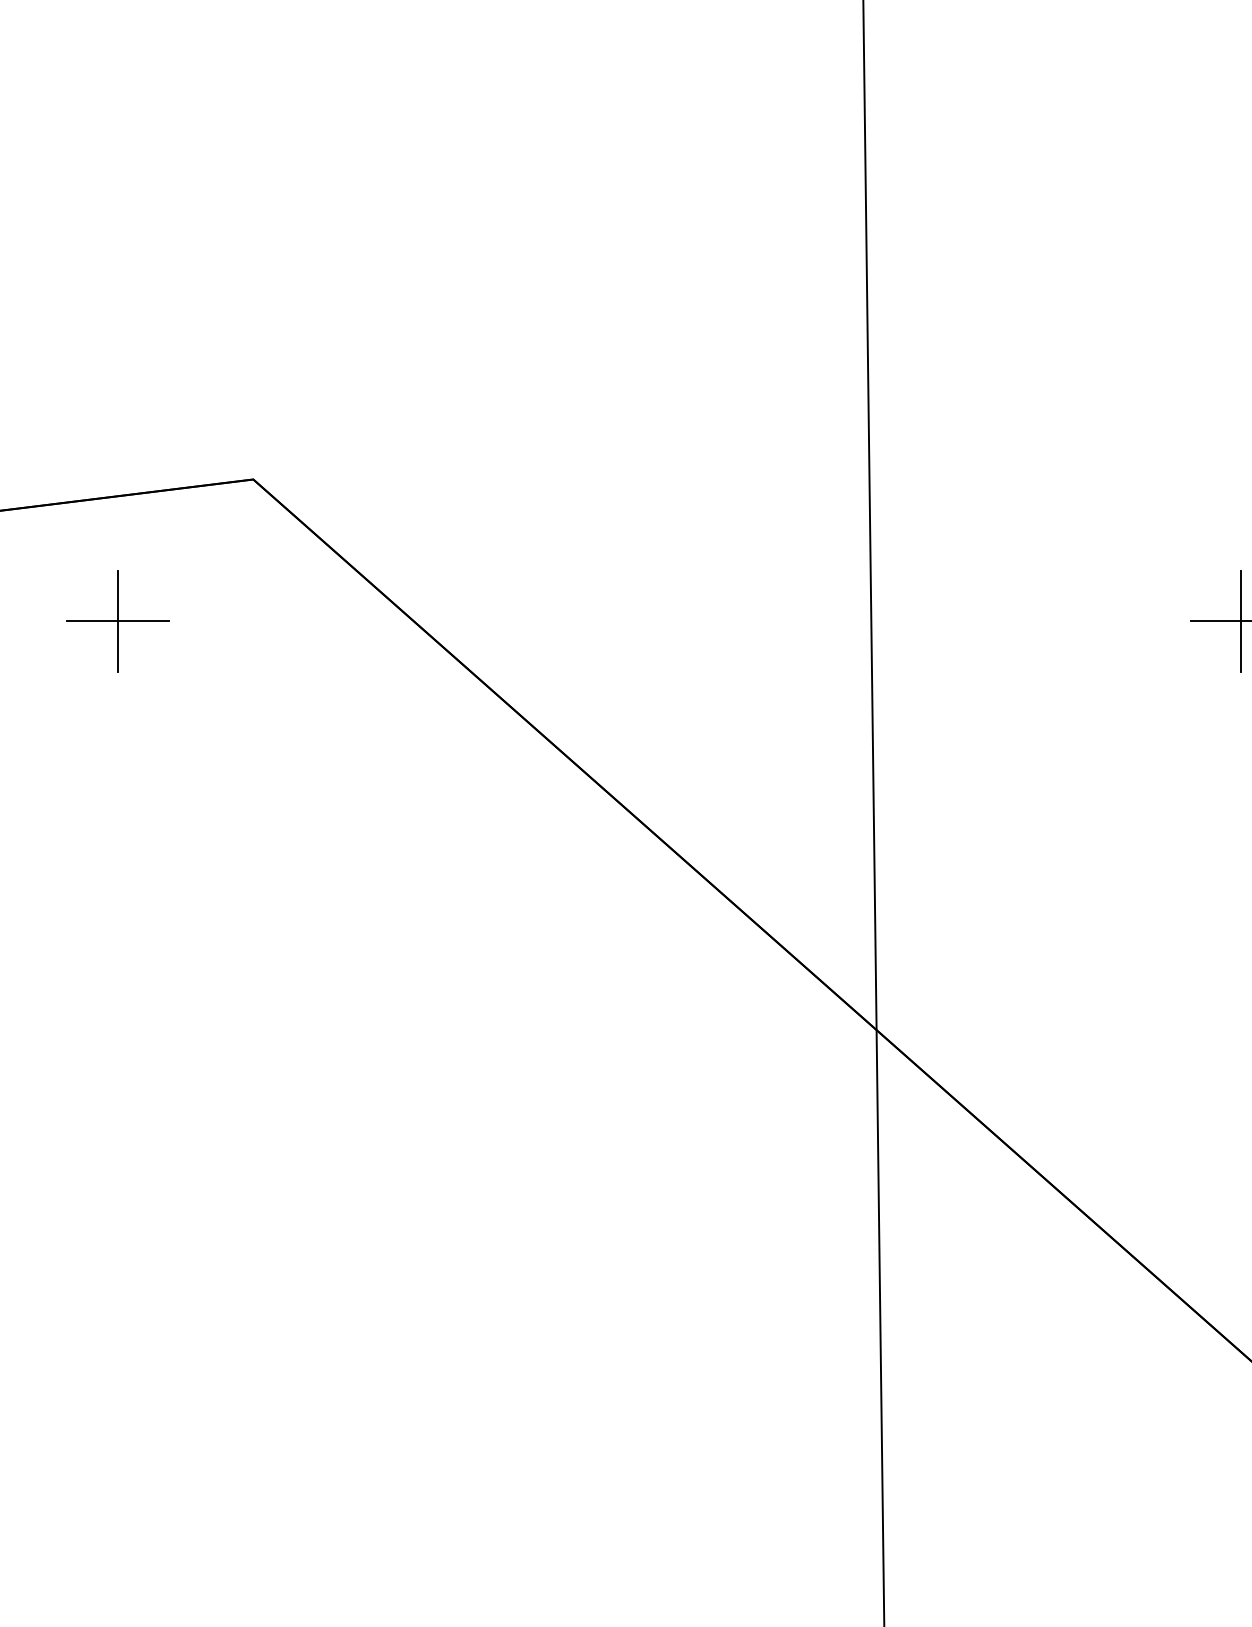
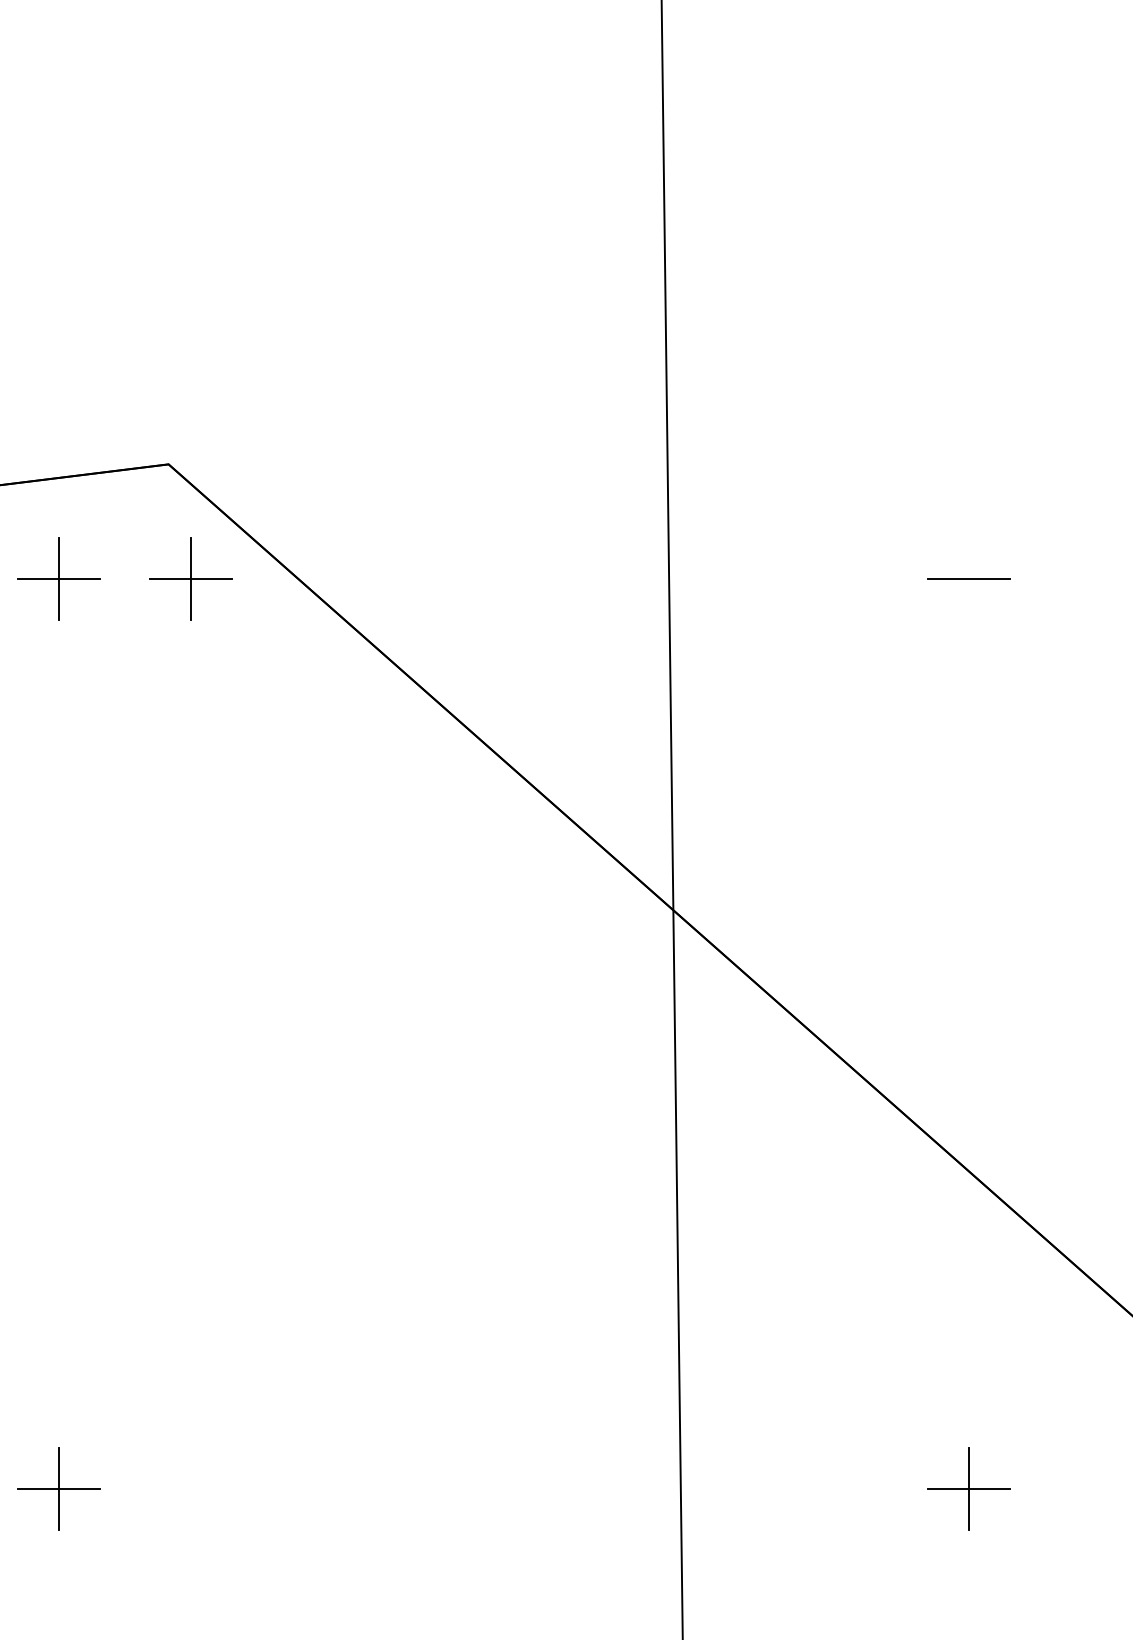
part: (280, 620) -> (190, 578), added
line: (1241, 621) -> (968, 579), removed

